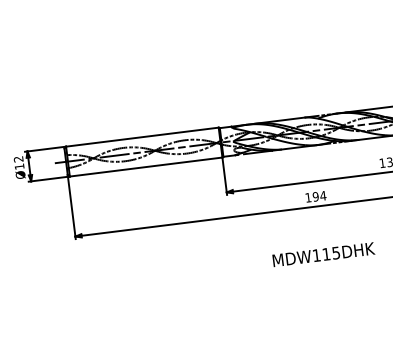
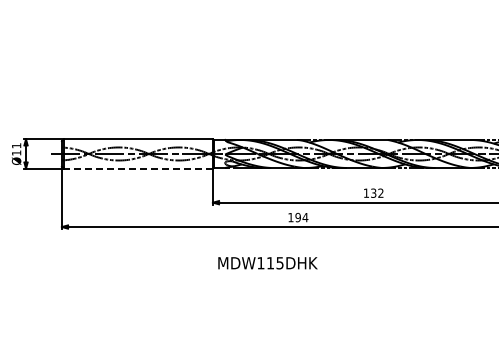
text: (18, 158) -> (16, 145), Ø12 -> Ø11
line: (146, 166) -> (138, 168), solid -> dashed
text: (323, 254) -> (267, 263), moved

